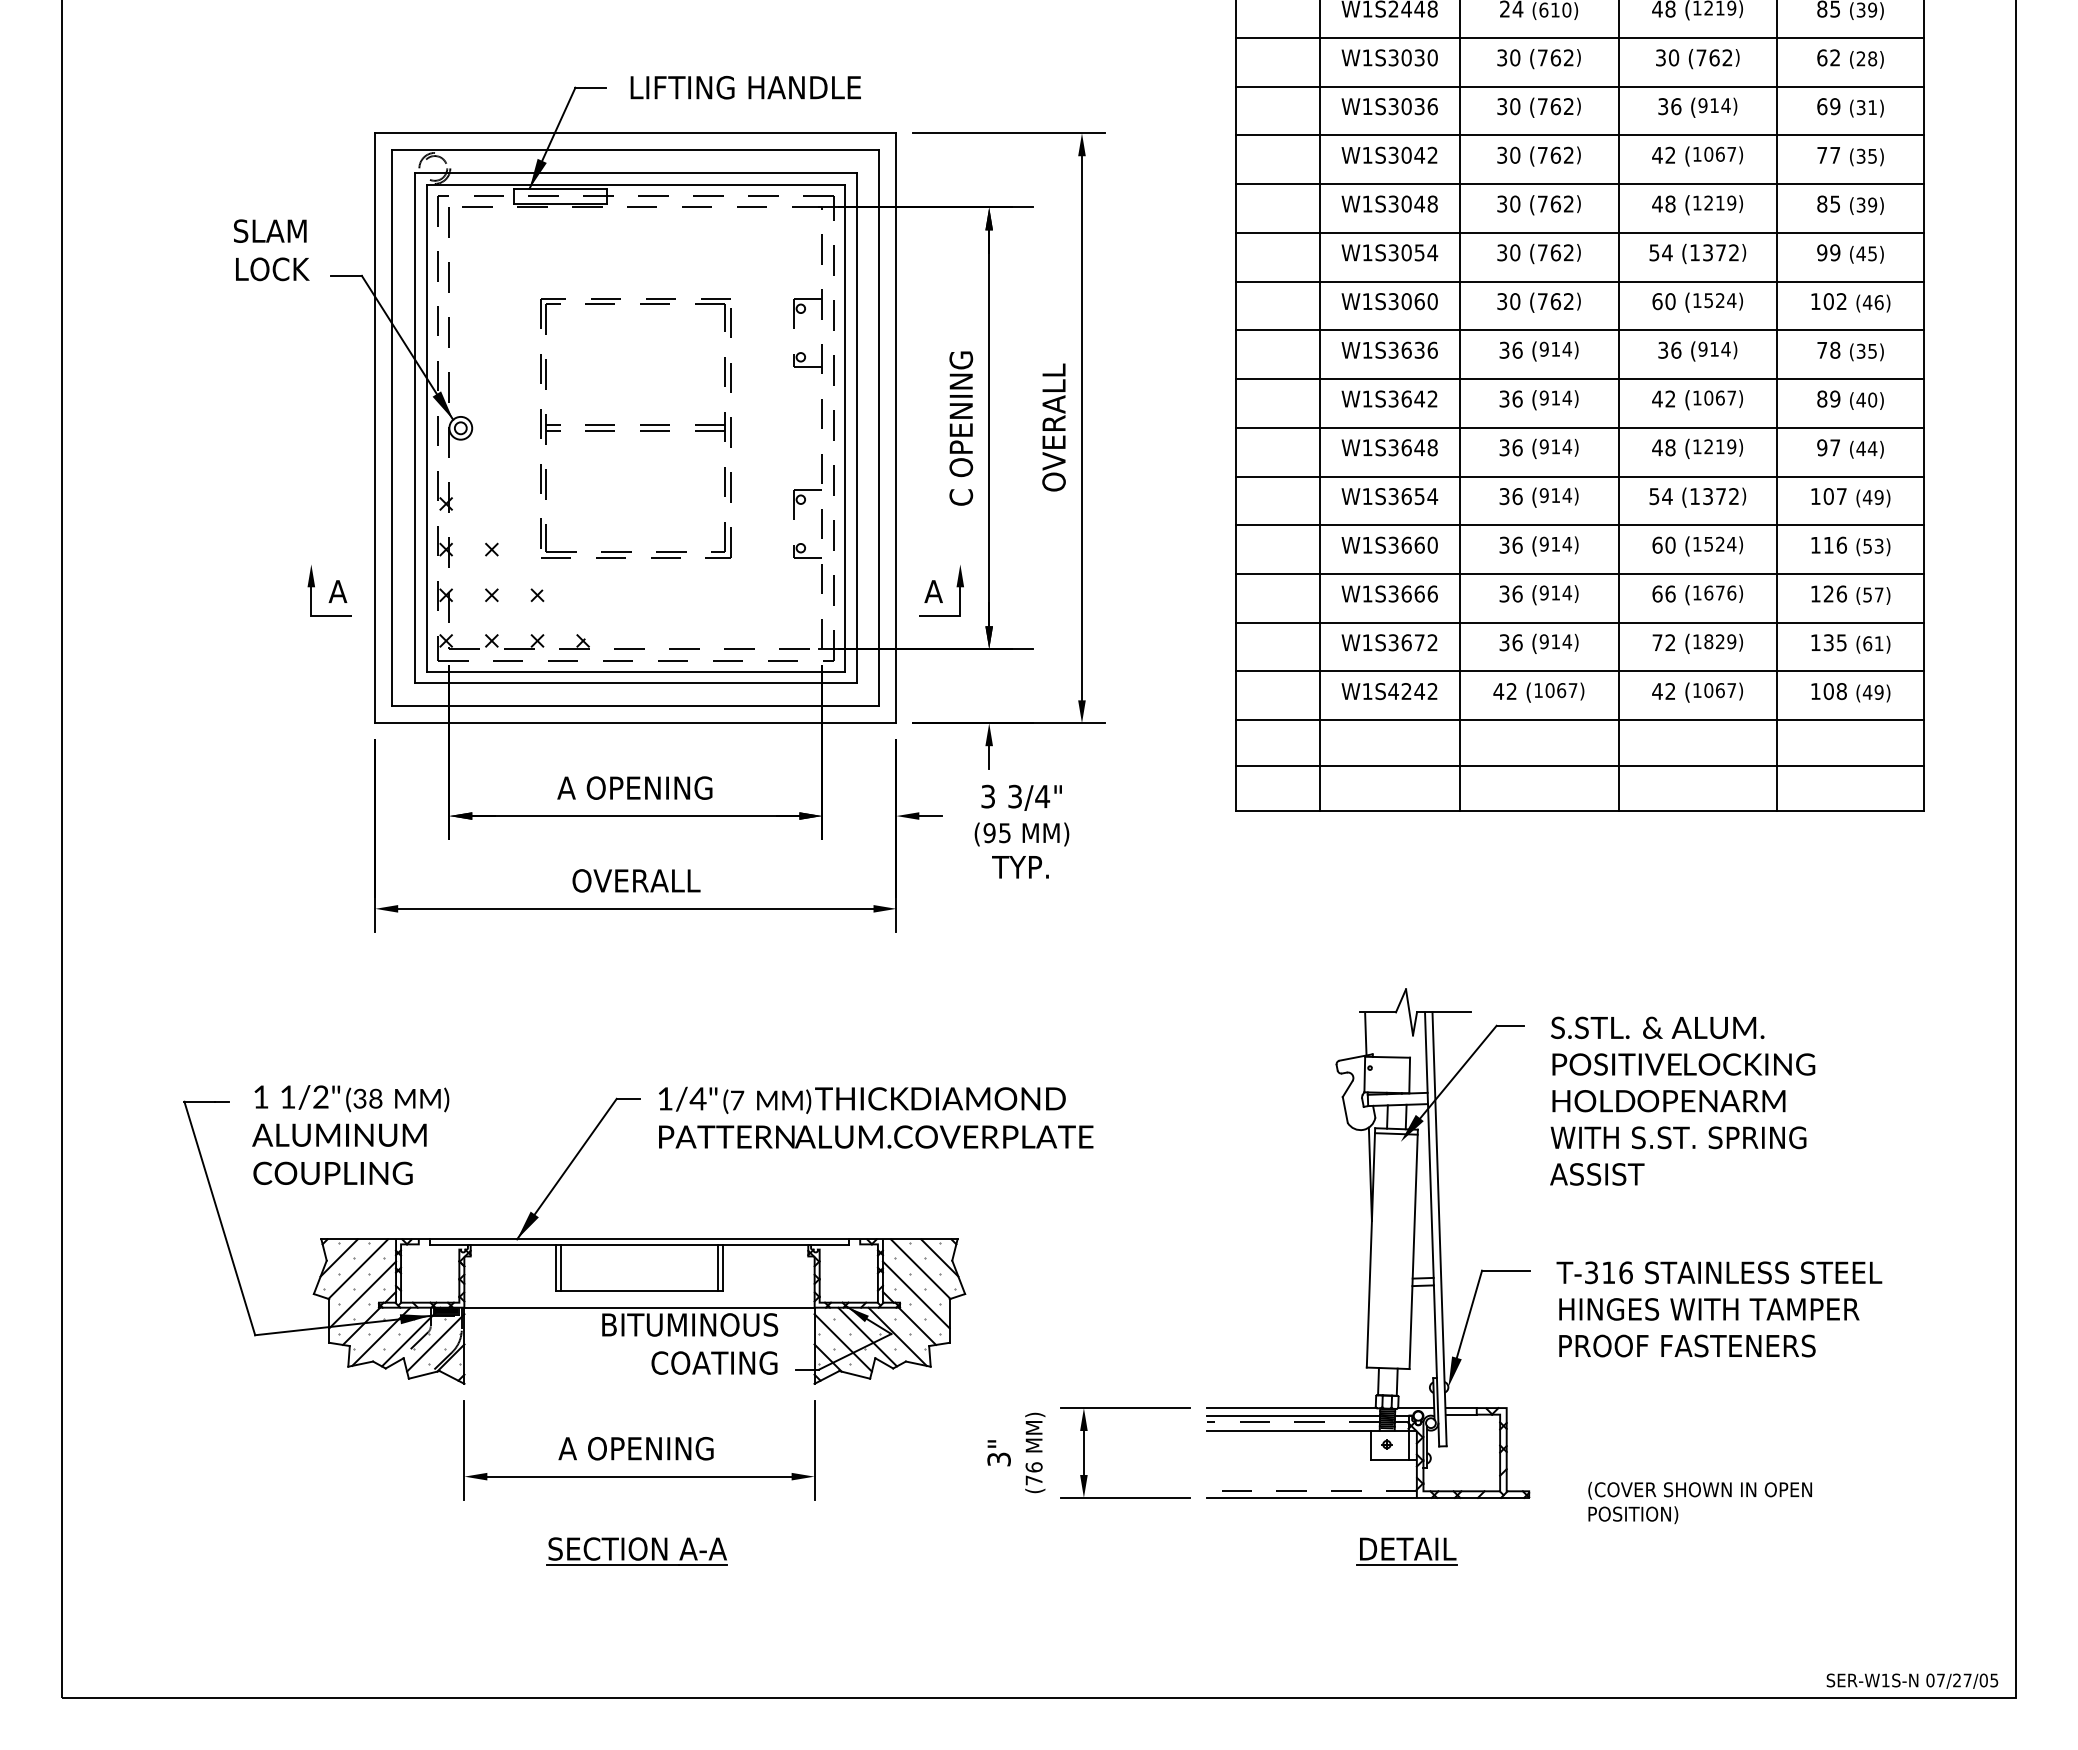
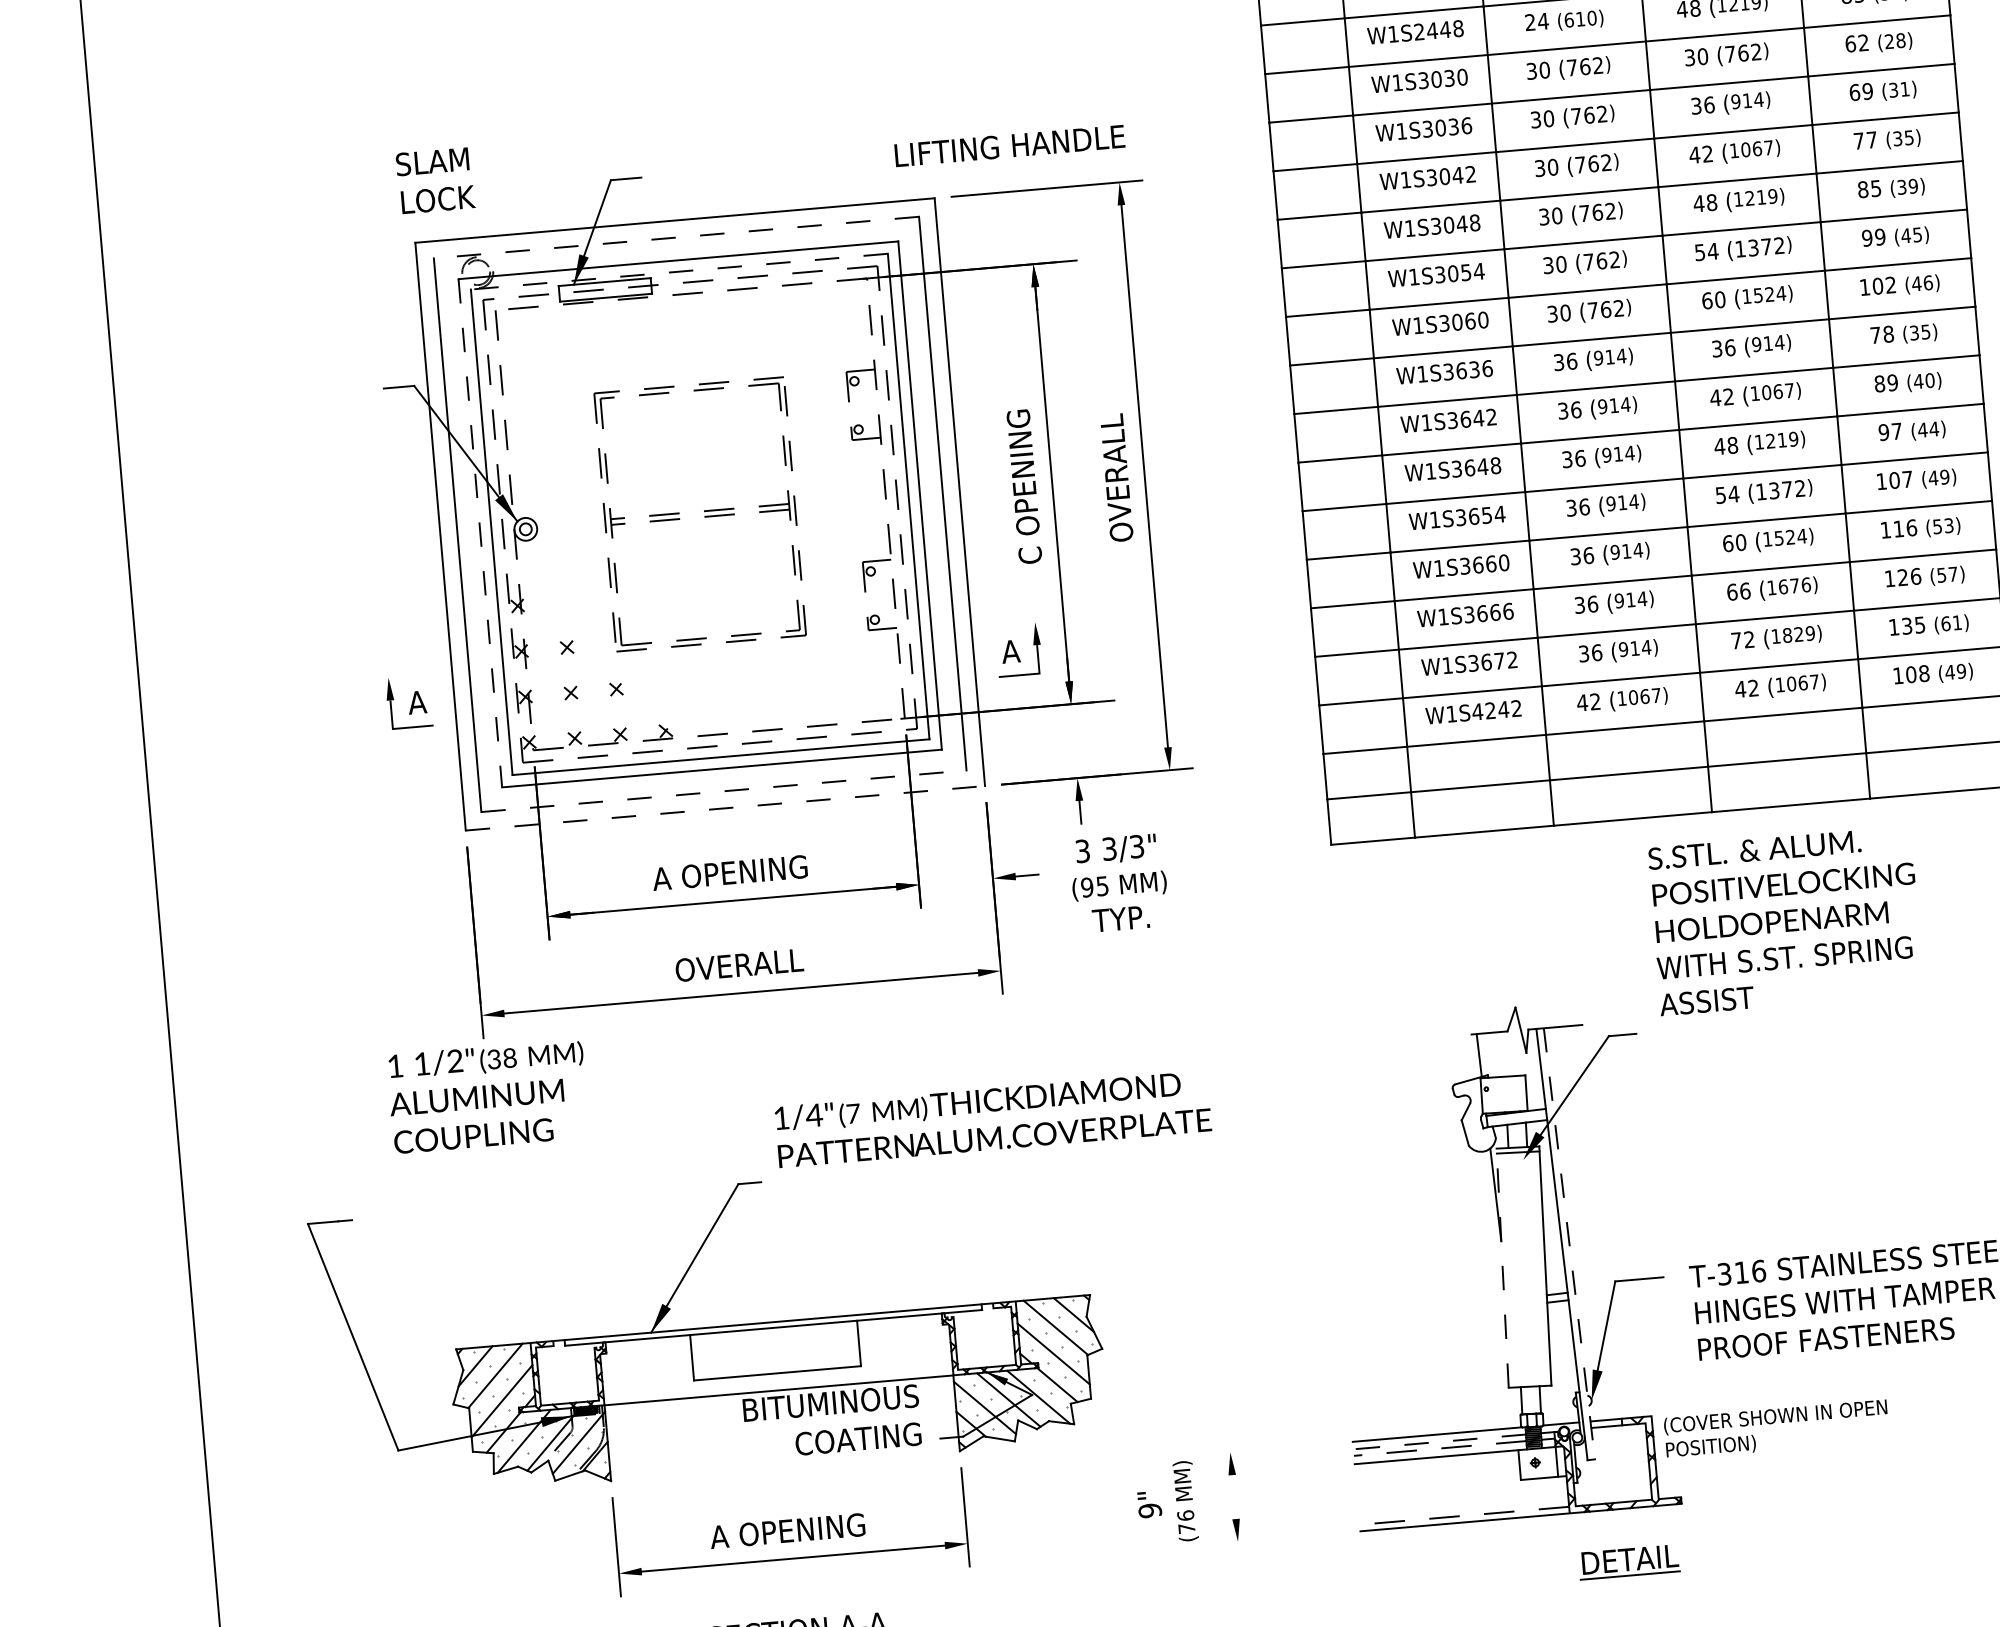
text: (745, 87) -> (1009, 145), moved
line: (635, 150) -> (676, 237), solid -> dashed
line: (635, 184) -> (679, 271), solid -> dashed
text: (271, 250) -> (435, 181), moved
line: (415, 428) -> (480, 533), solid -> dashed
line: (636, 706) -> (724, 791), solid -> dashed
line: (635, 723) -> (725, 808), solid -> dashed
text: (1042, 796) -> (1136, 846), 3/4" -> 3/3"
text: (1682, 1100) -> (1785, 920), moved
text: (876, 1117) -> (993, 1118), moved
text: (350, 1134) -> (487, 1095), moved
line: (1439, 1229) -> (1569, 1244), solid -> dashed
line: (1370, 1247) -> (1502, 1267), solid -> dashed
line: (561, 1267) -> (697, 1356), removed
line: (717, 1267) -> (853, 1343), removed
line: (1125, 1408) -> (1271, 1449), removed
line: (1293, 1415) -> (1439, 1441), solid -> dashed
line: (1083, 1452) -> (1233, 1496), removed
text: (998, 1459) -> (1149, 1510), 3" -> 9"
line: (1125, 1497) -> (1279, 1537), removed
text: (1699, 1502) -> (1775, 1429), moved
part: (1406, 1551) -> (1628, 1562), moved

